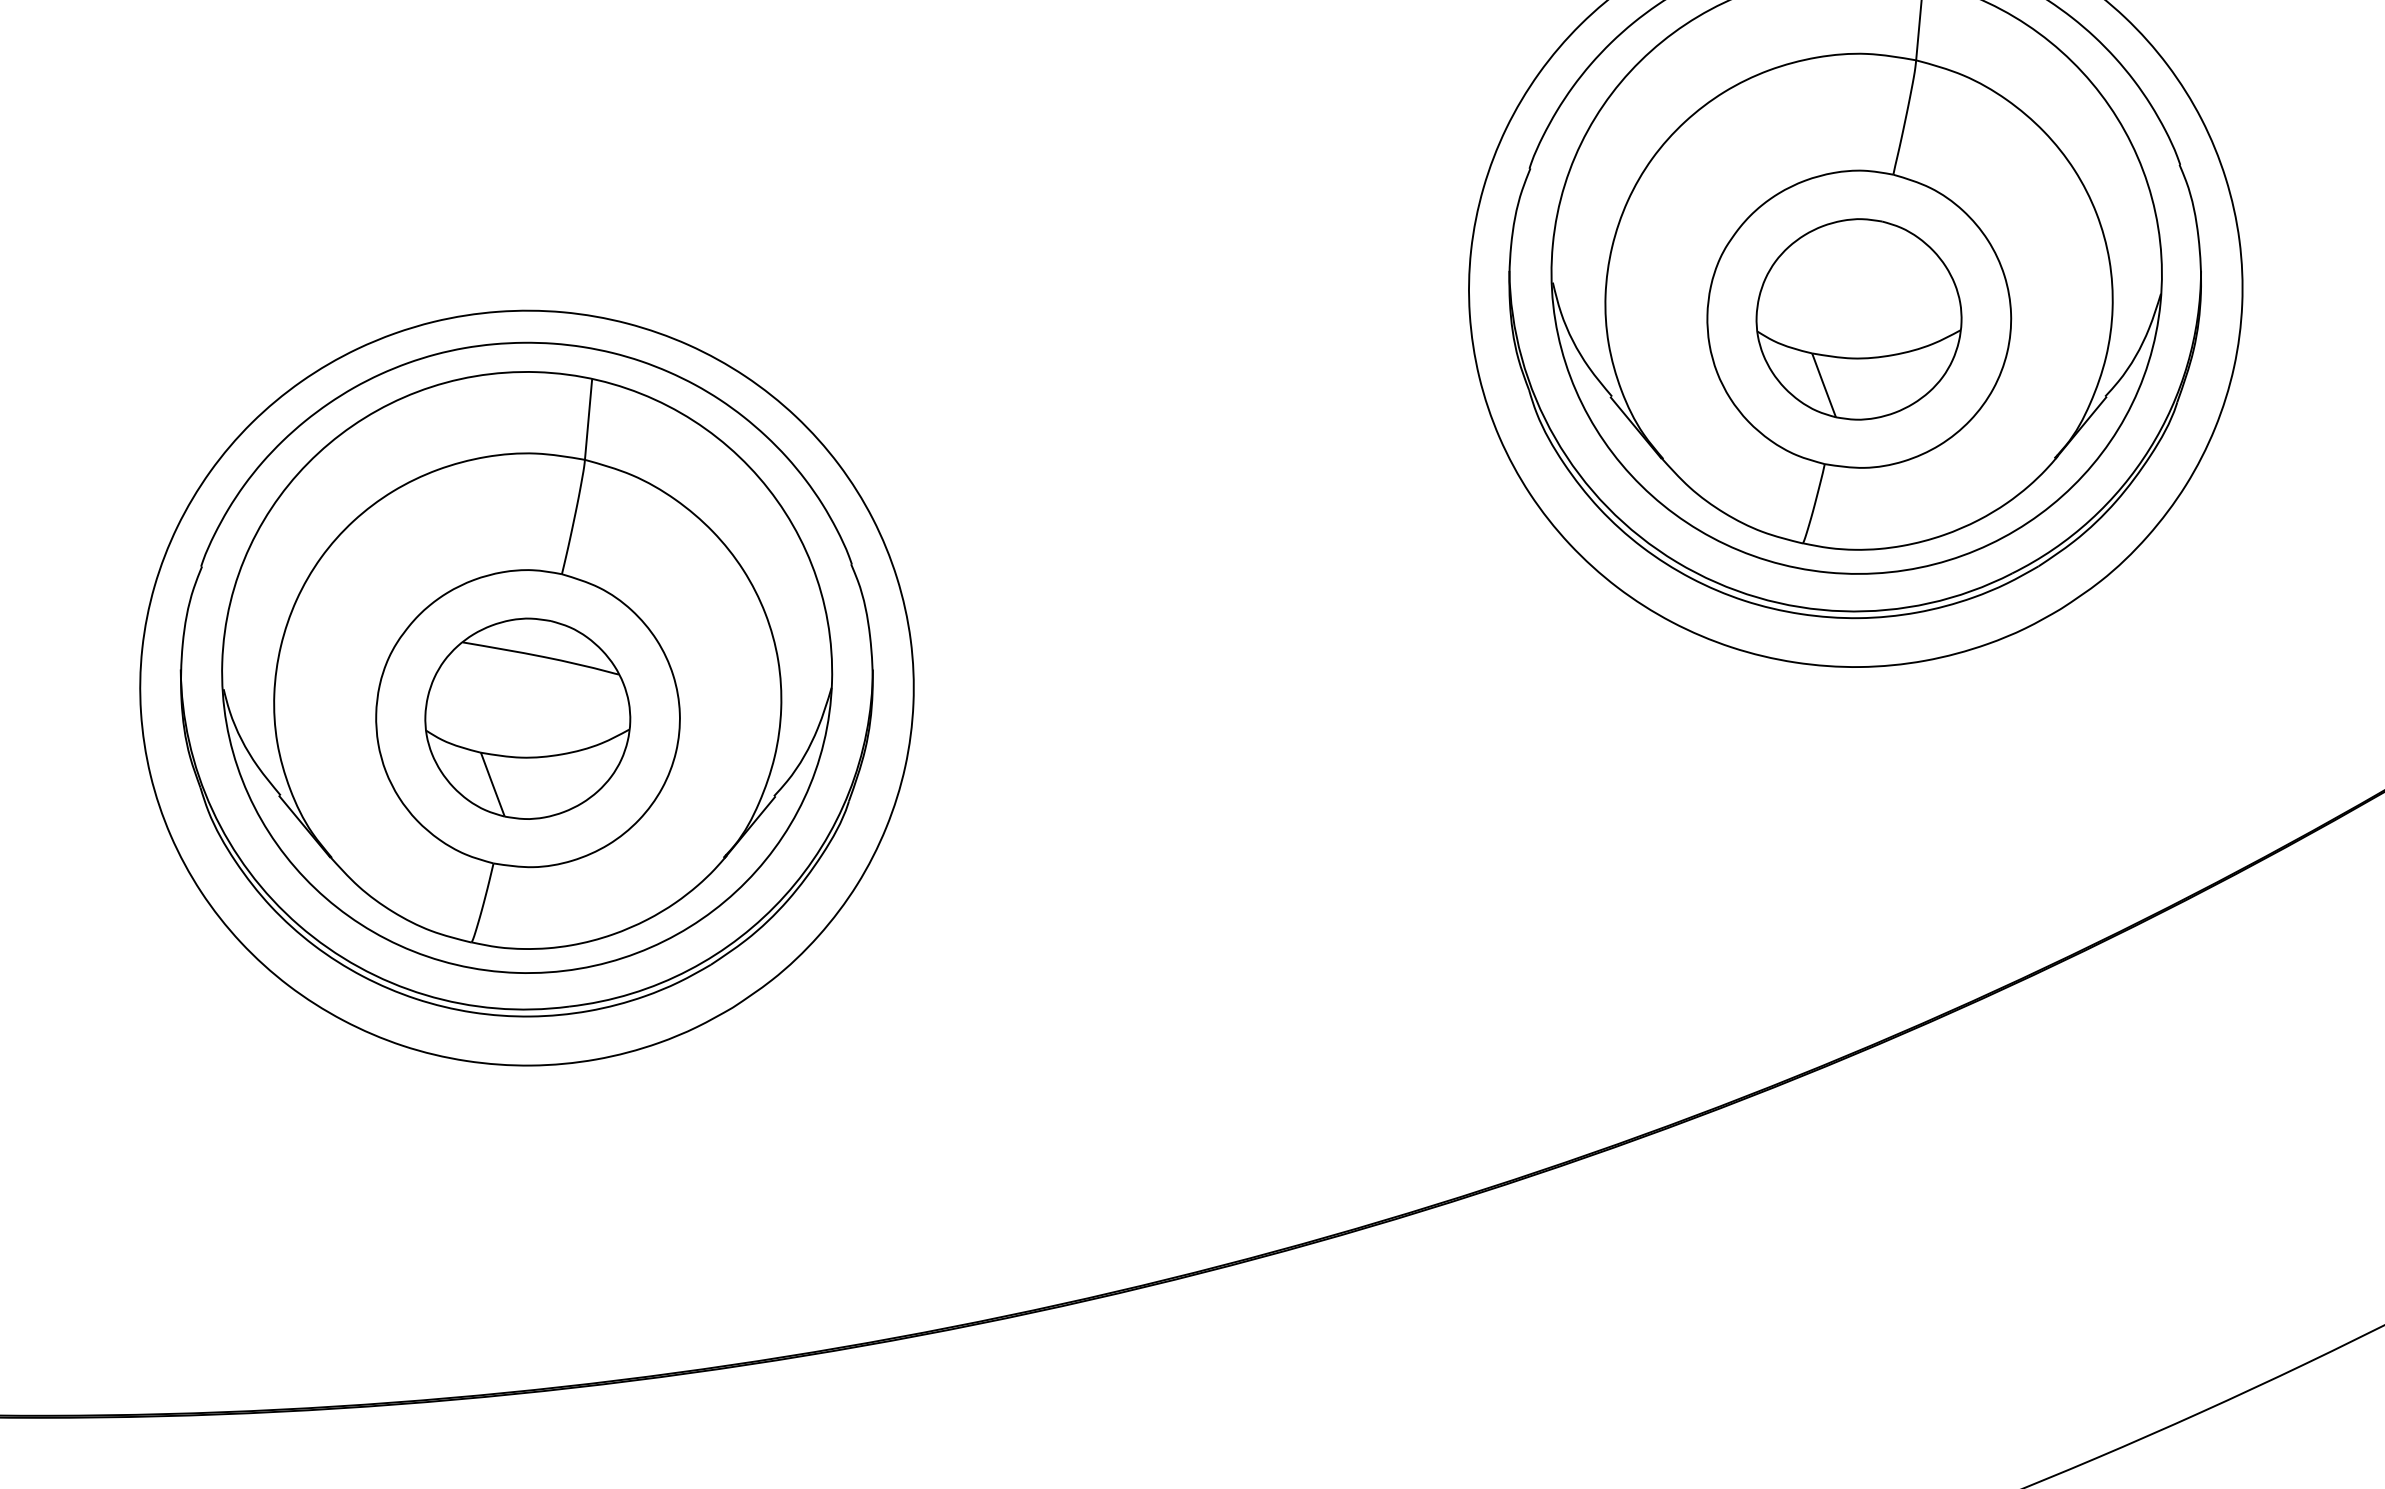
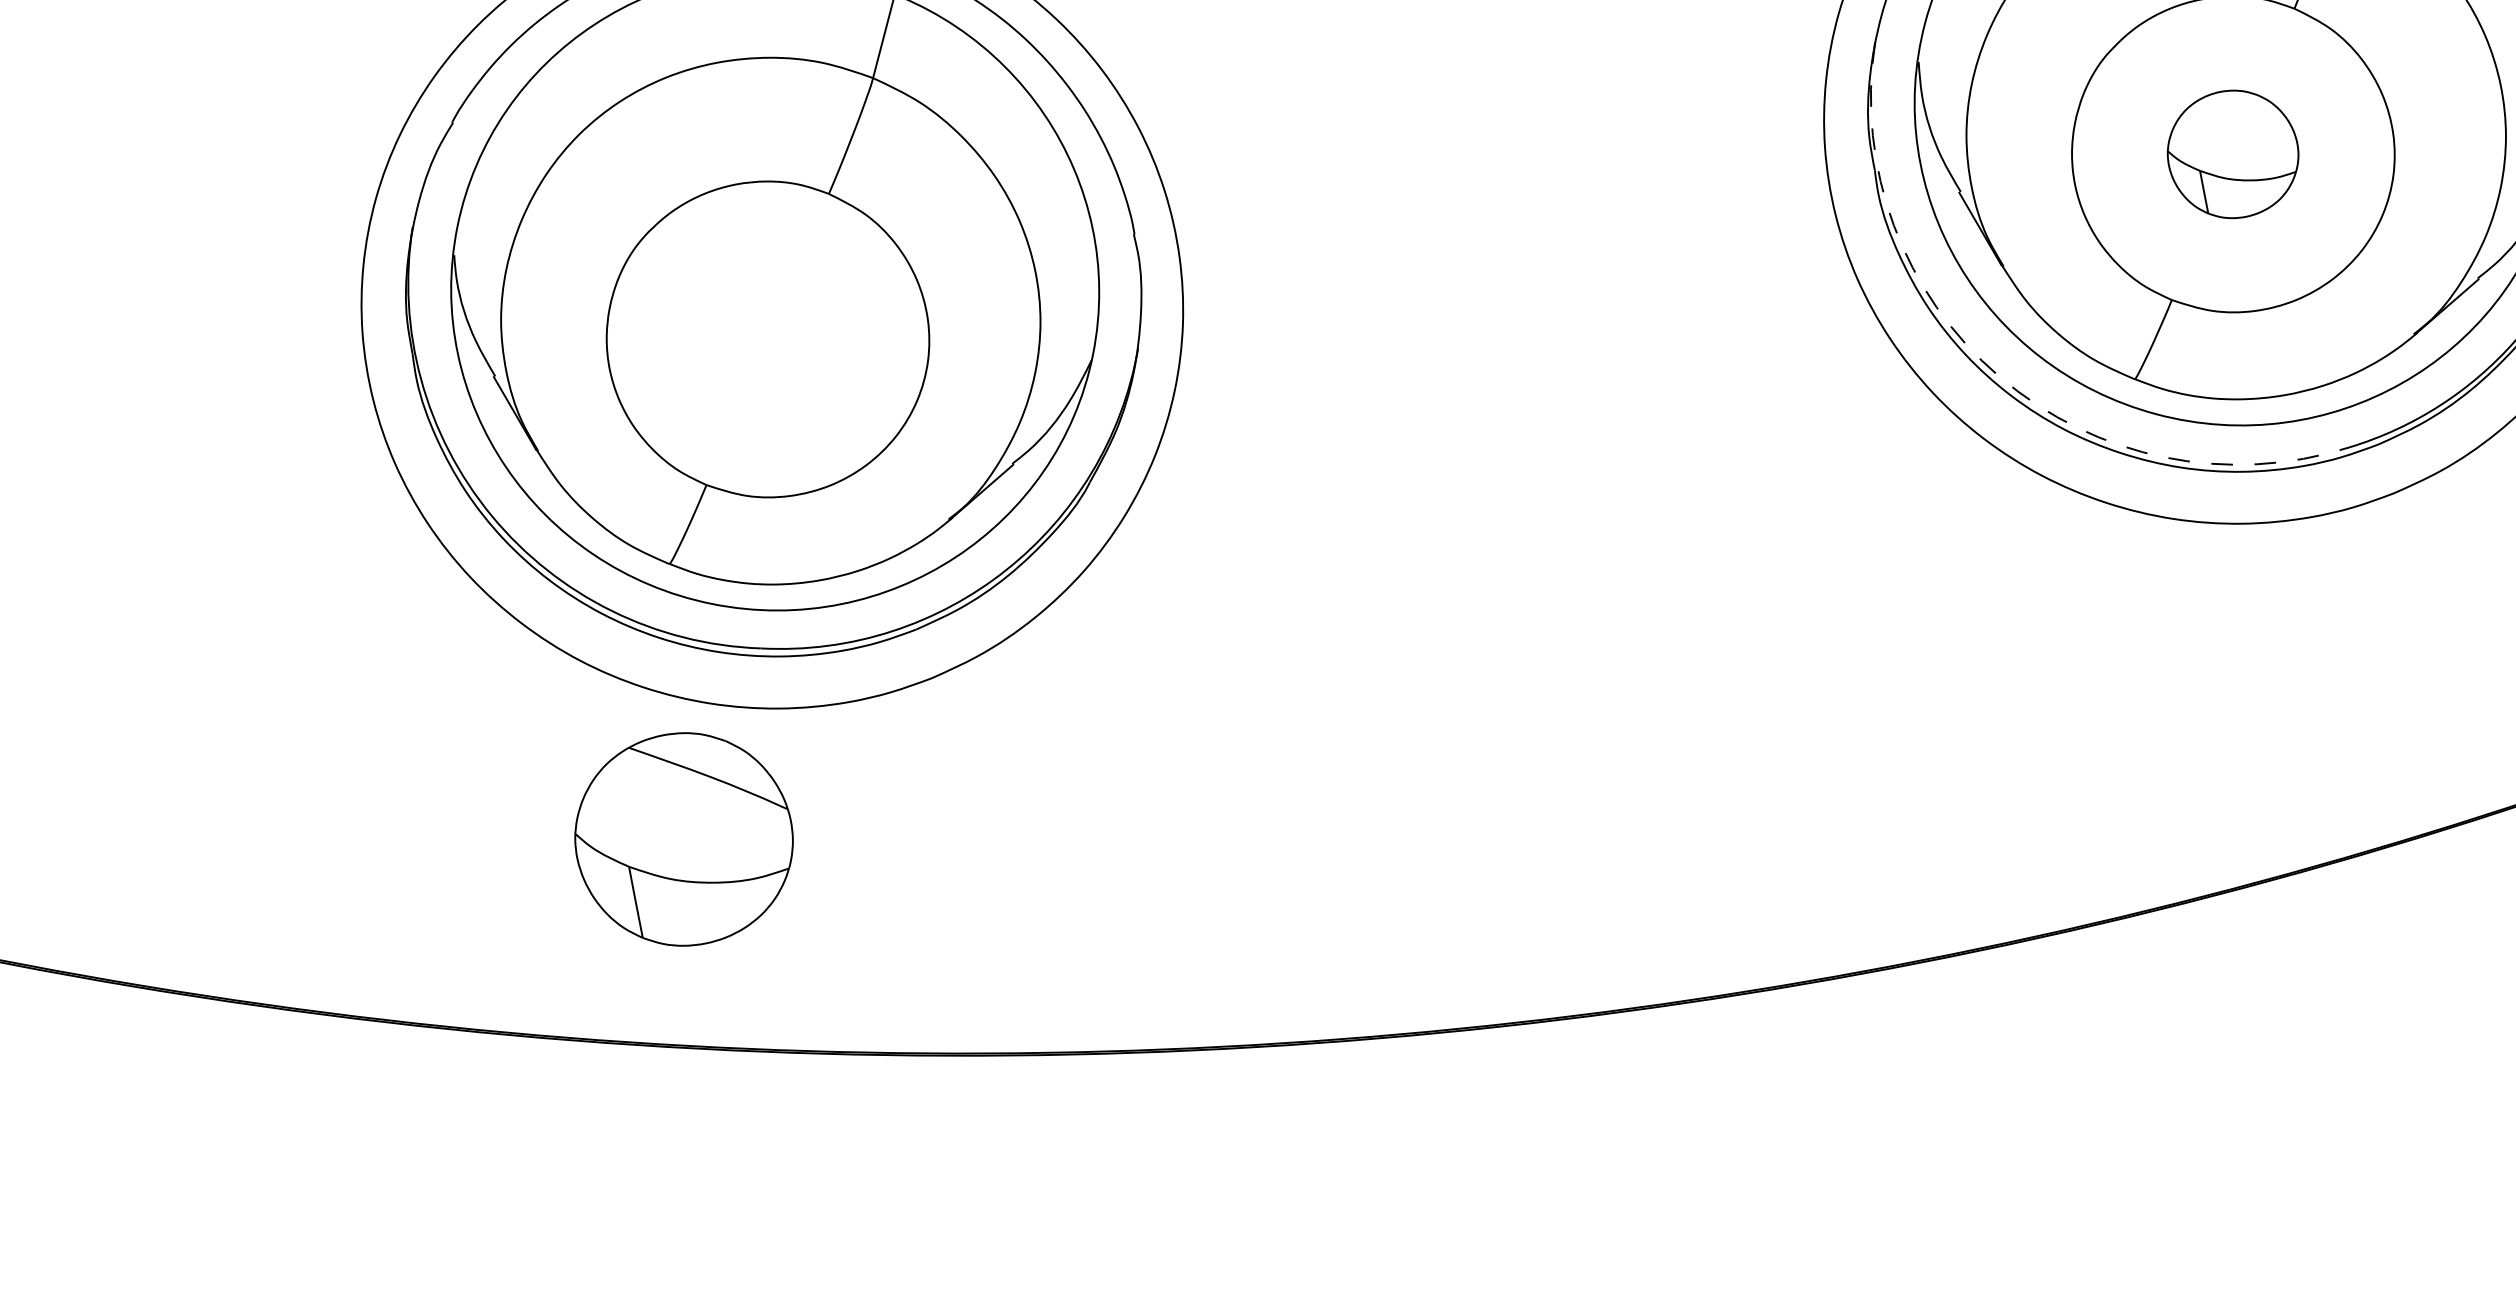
part: (1858, 319) -> (2232, 154), size x0.6
arc: (1676, 562) -> (1999, 377), solid -> dashed
part: (527, 718) -> (683, 839), moved

